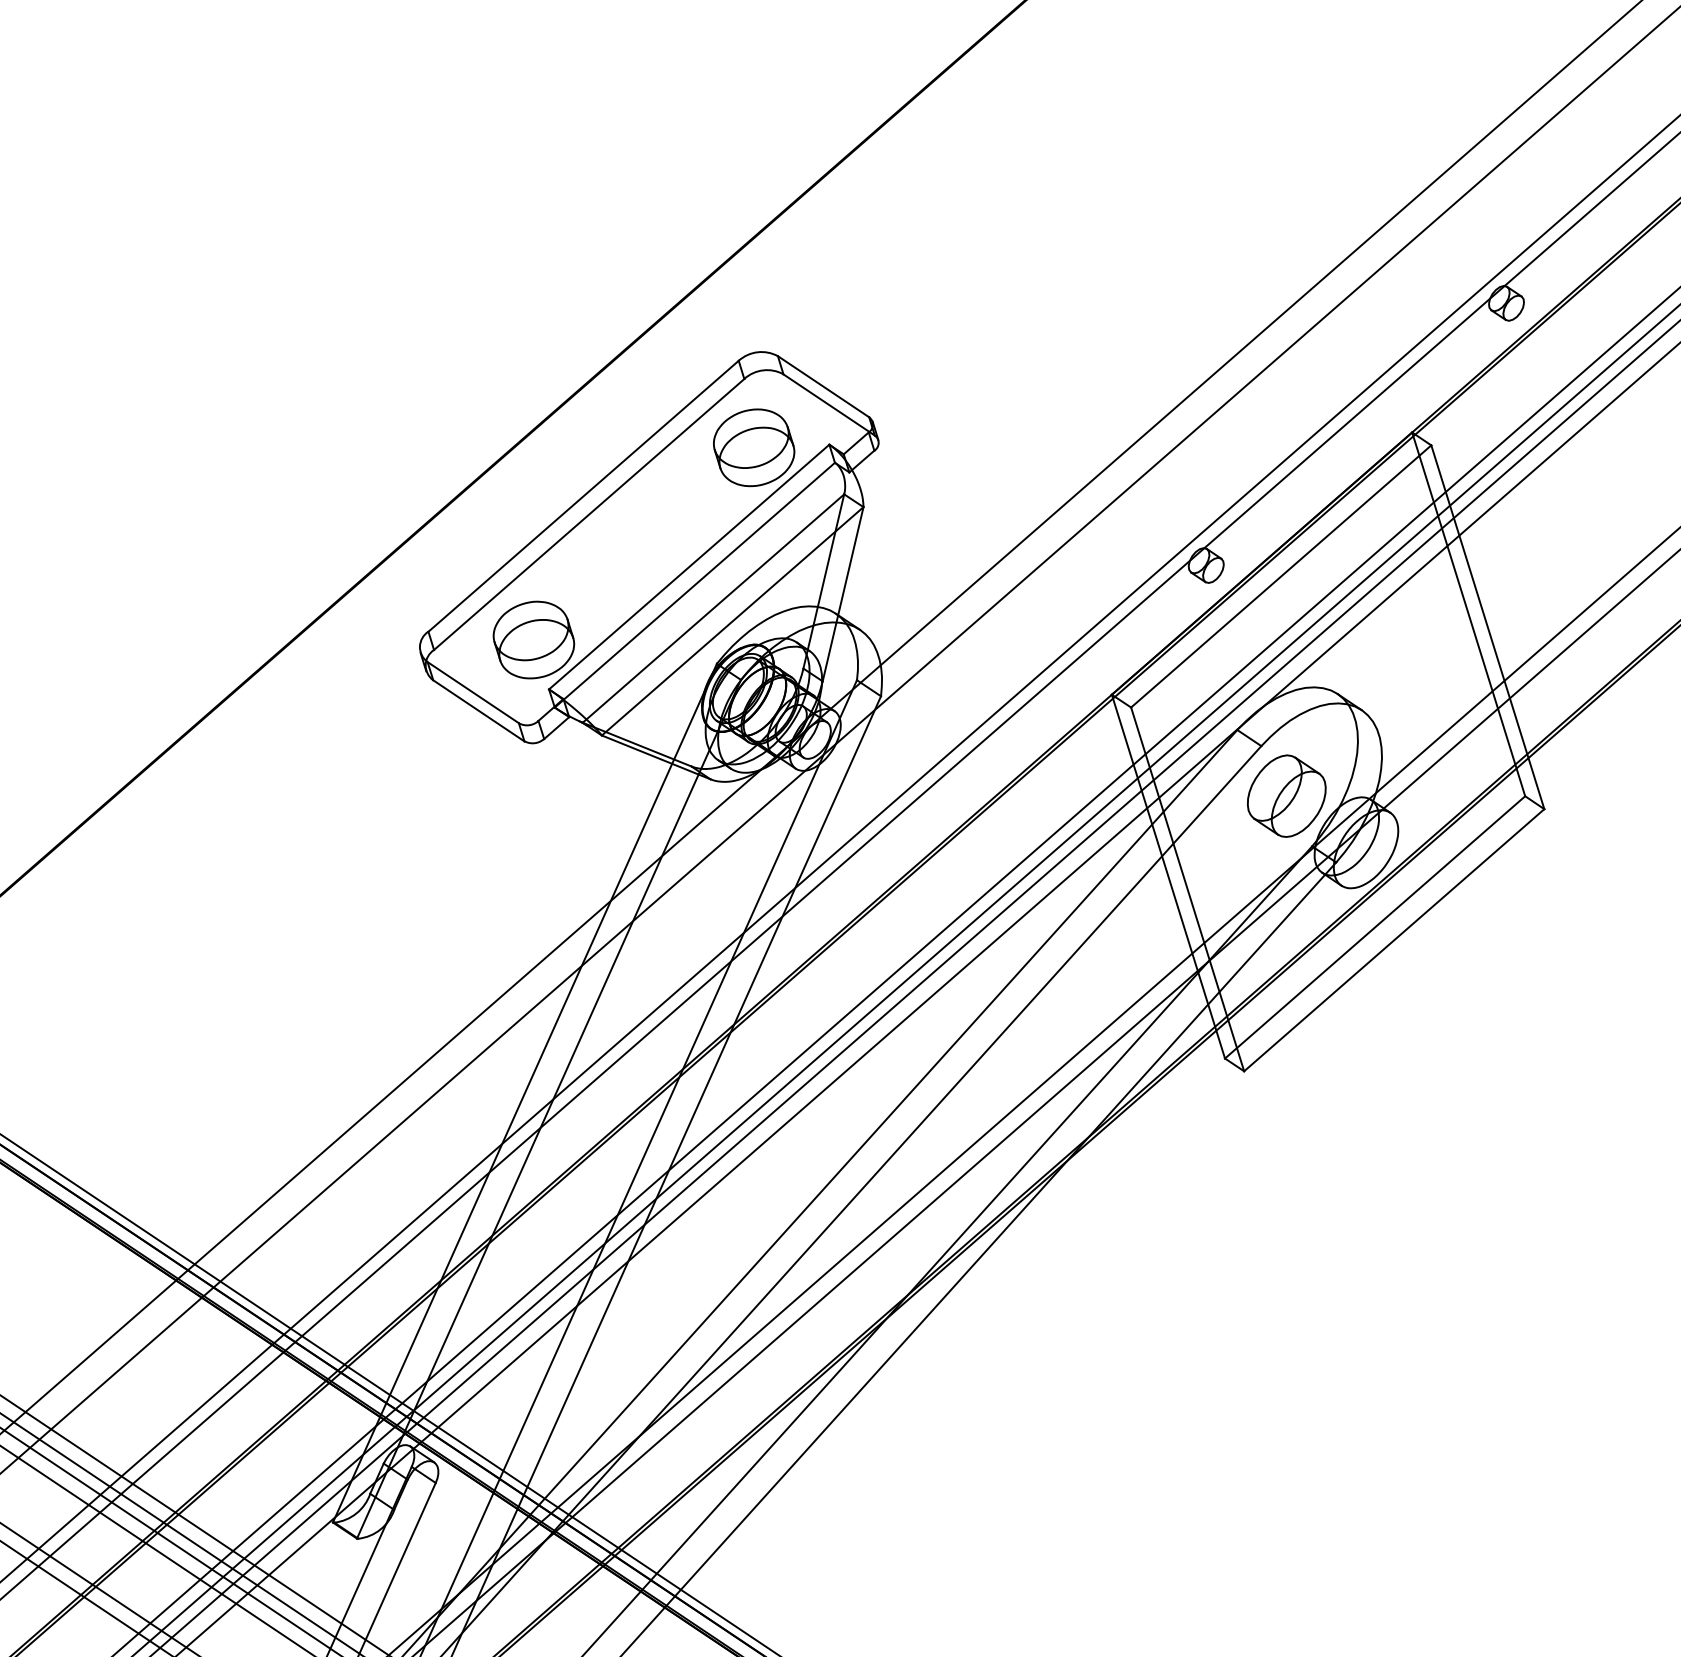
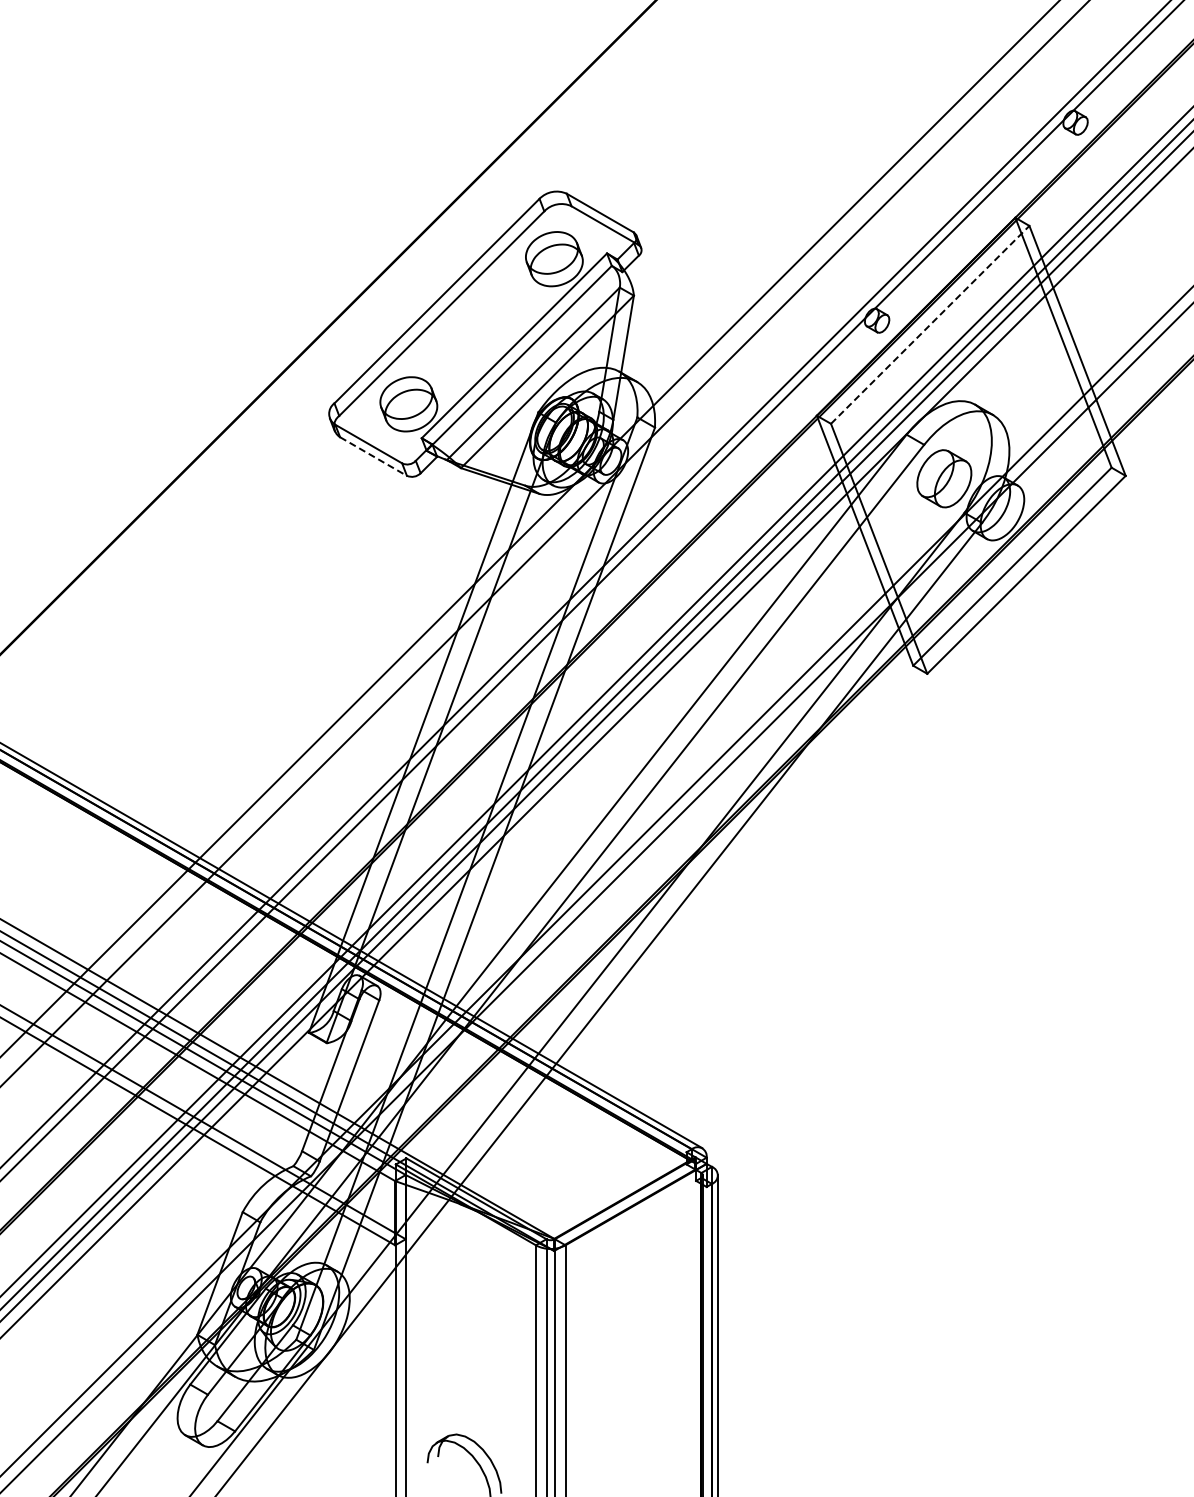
line: (1281, 575) -> (930, 324), solid -> dashed
line: (478, 710) -> (373, 456), solid -> dashed

